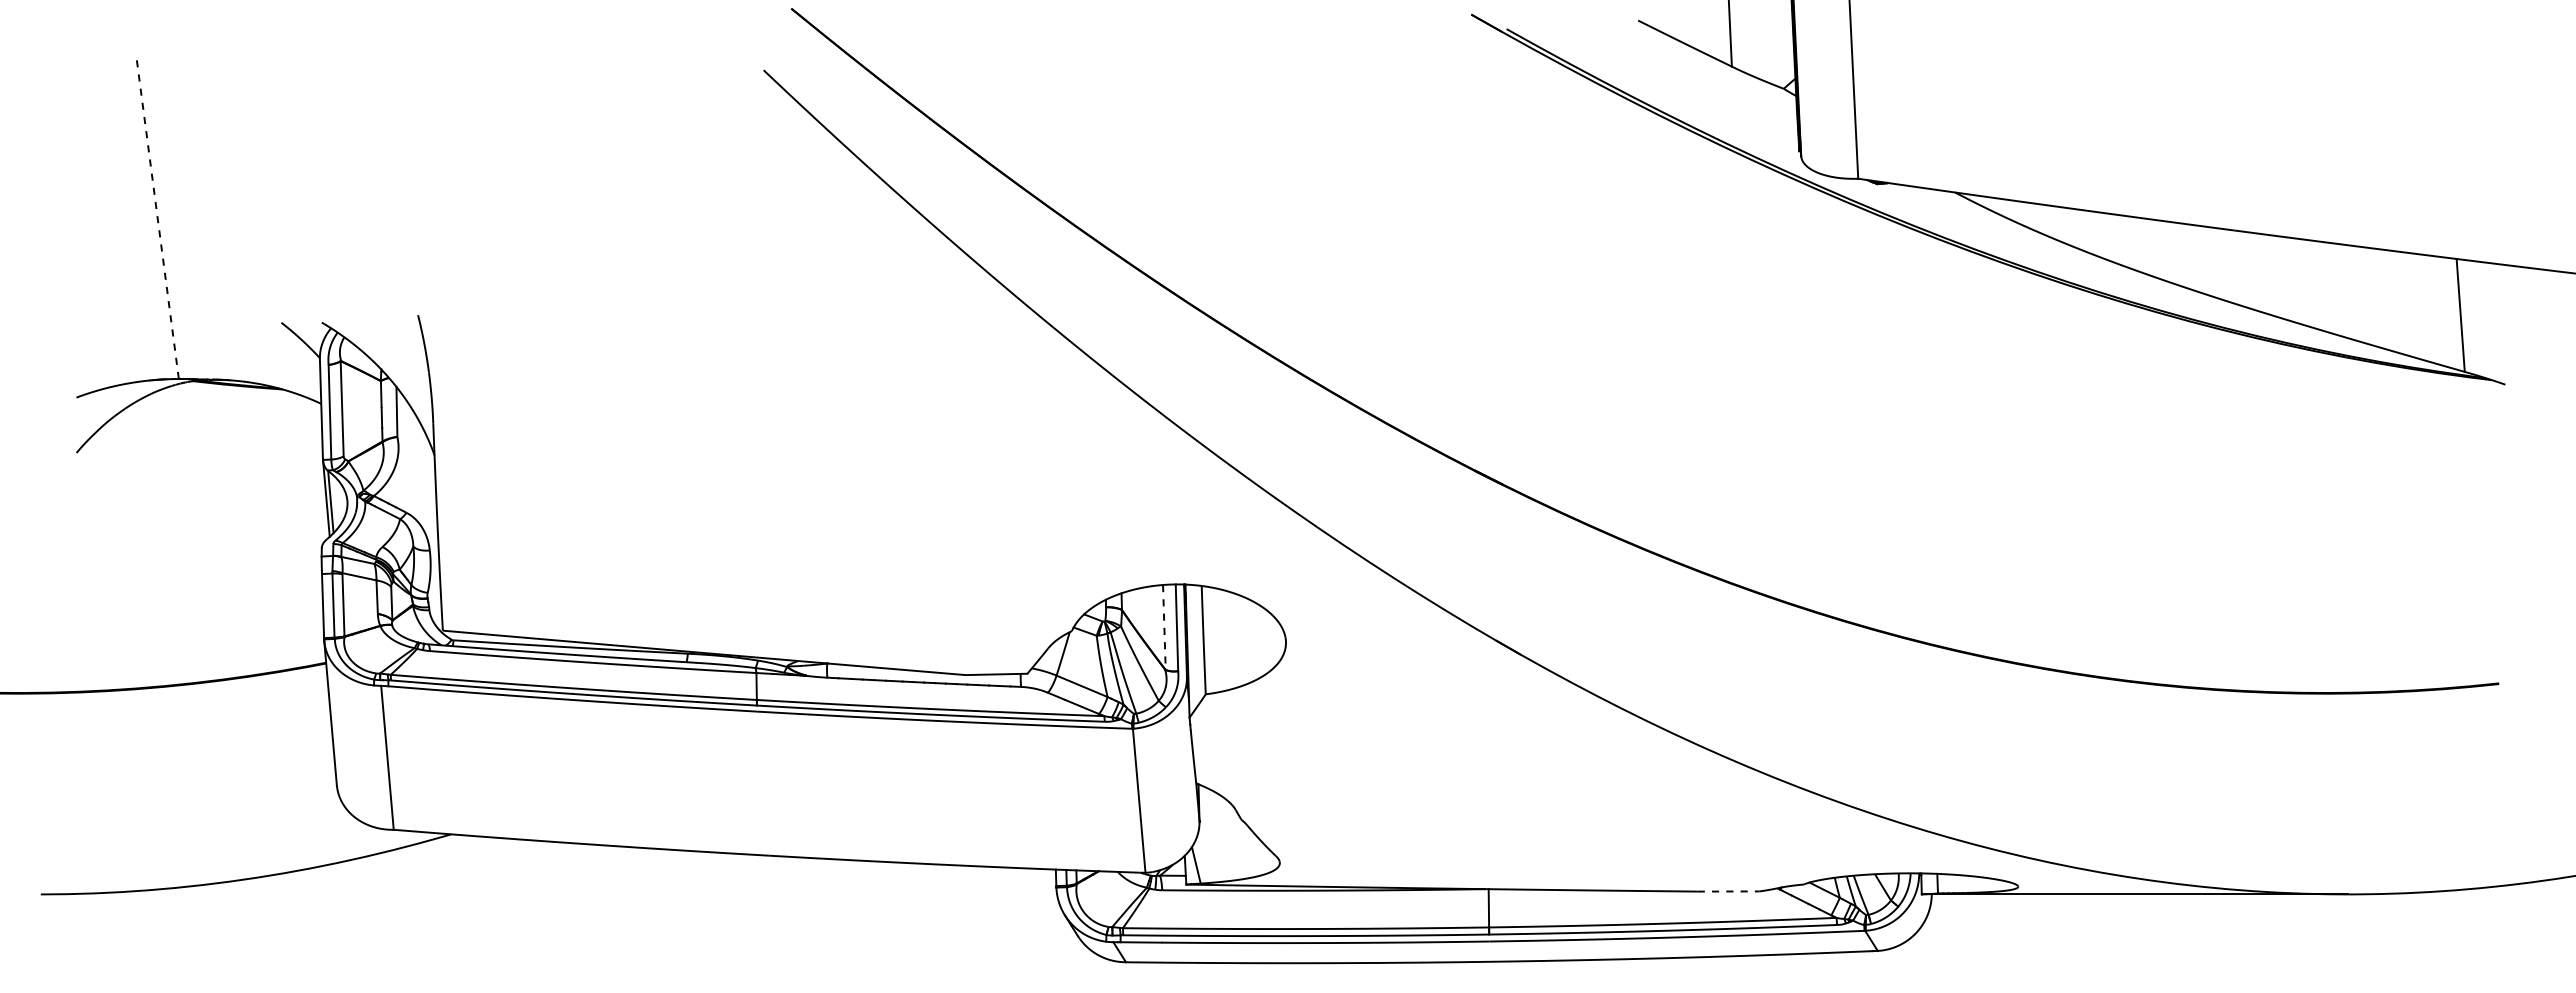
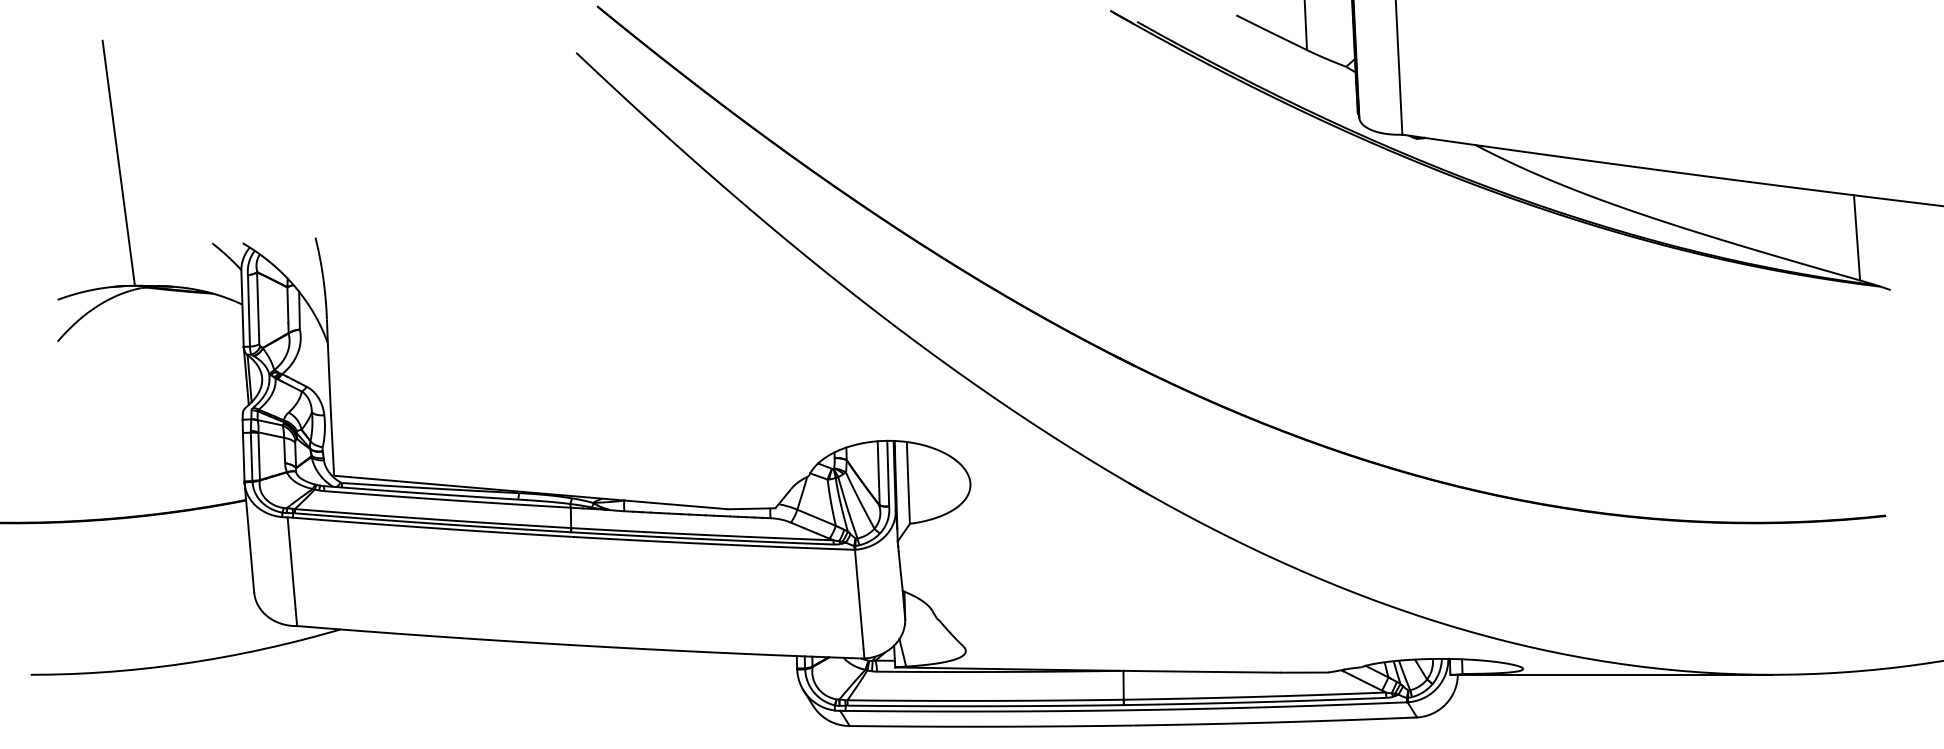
line: (157, 216) -> (118, 163), dashed -> solid
line: (1164, 627) -> (878, 473), dashed -> solid
line: (1728, 891) -> (1304, 672), dashed -> solid

